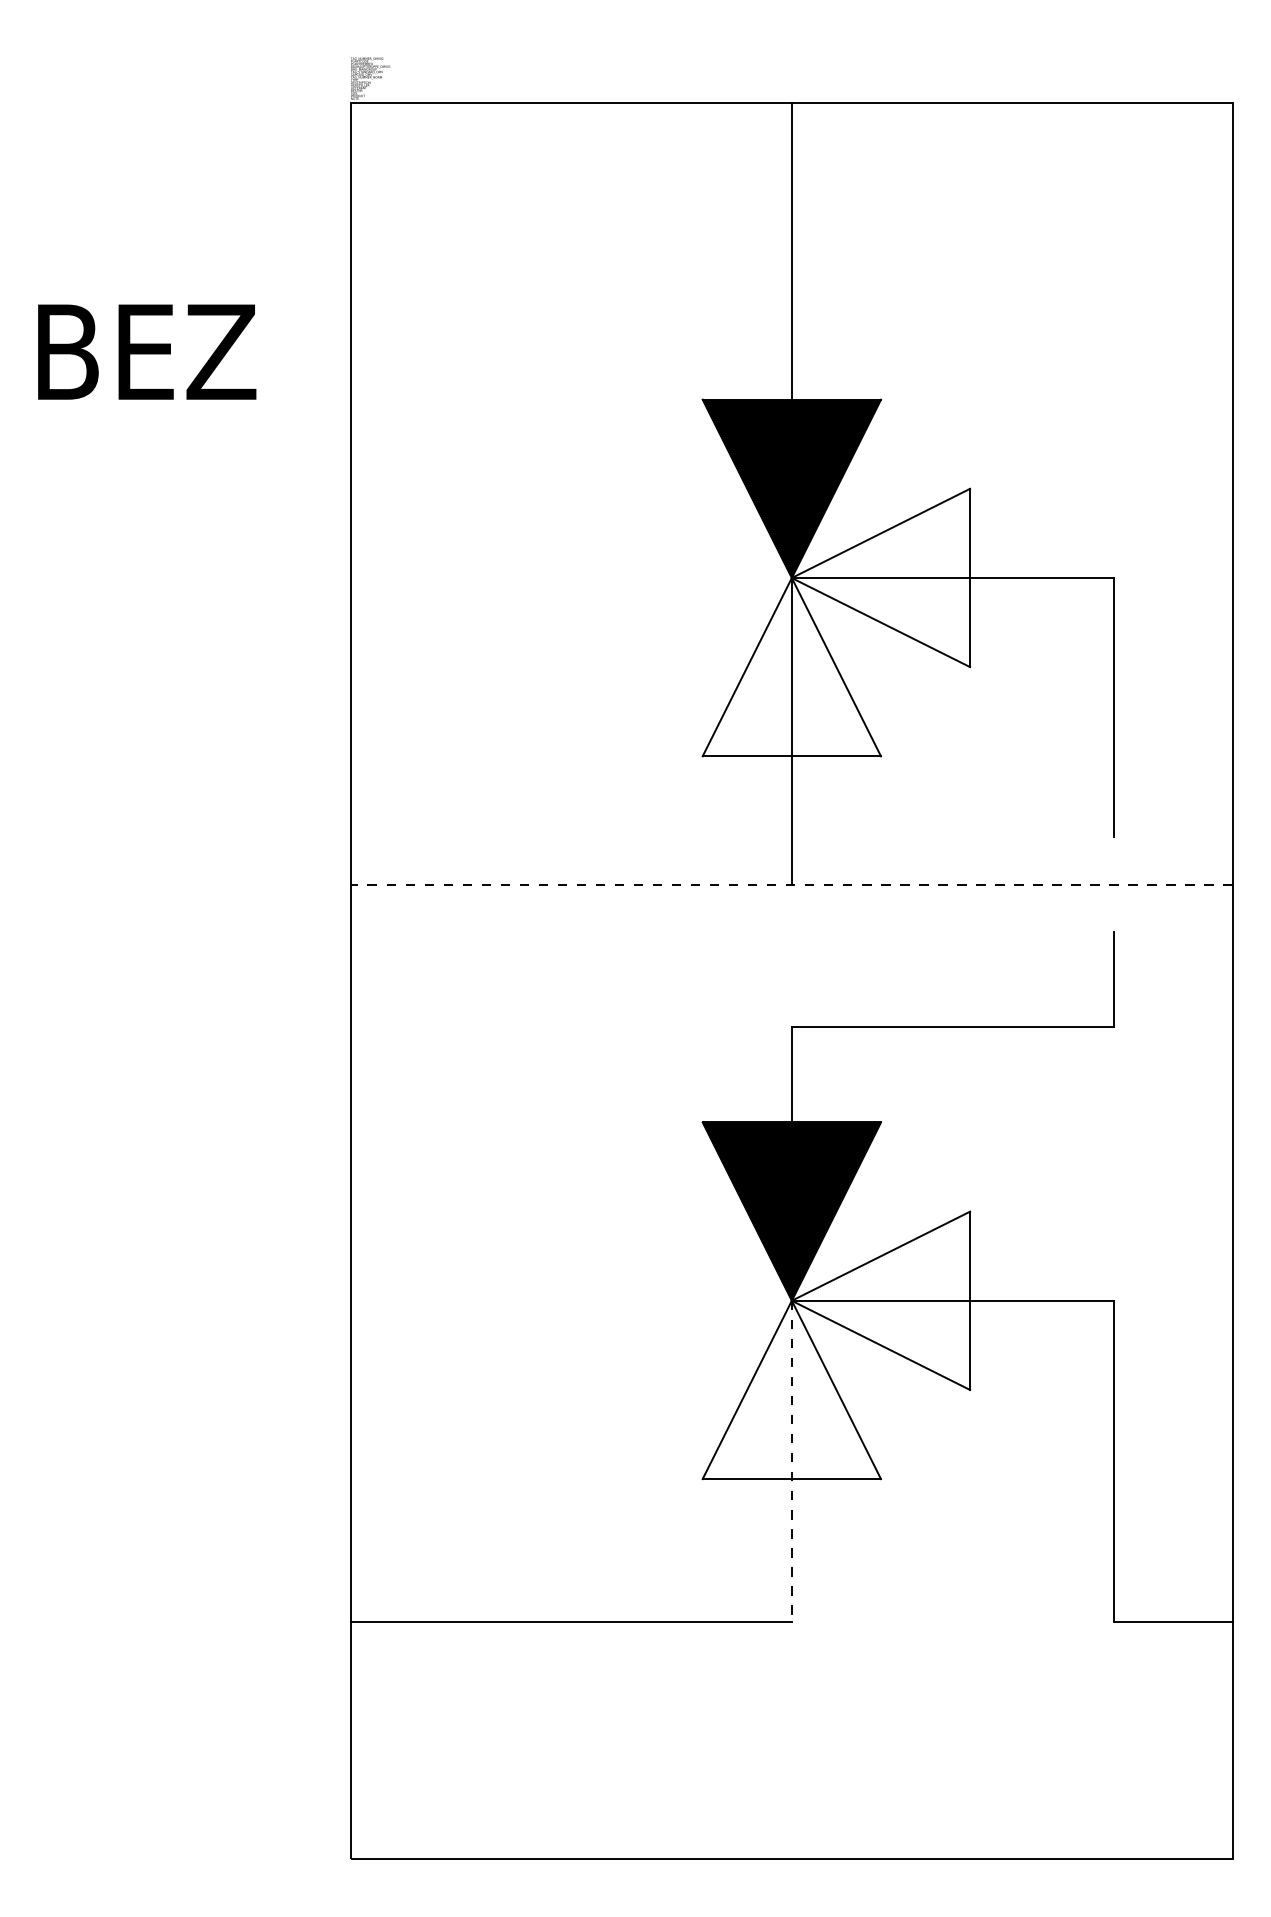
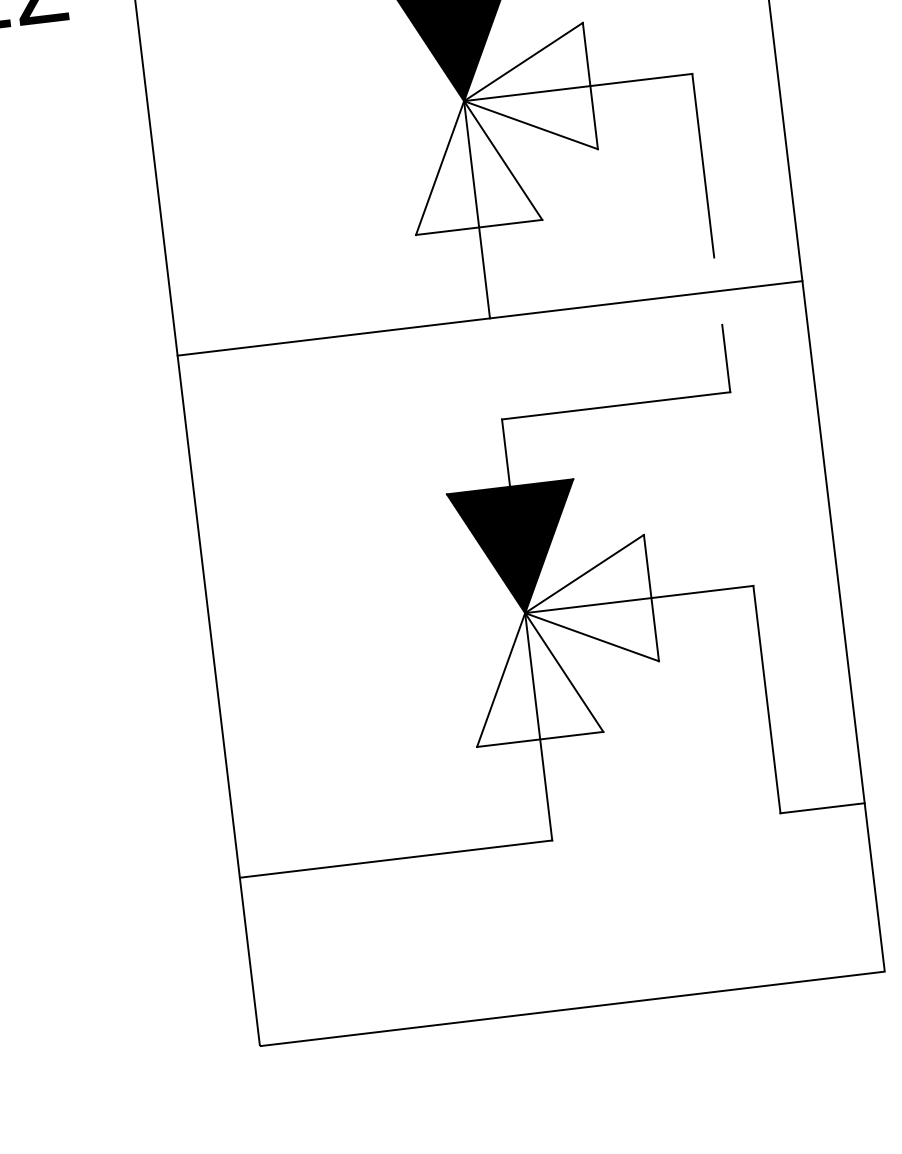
line: (791, 884) -> (489, 318), dashed -> solid
line: (791, 1461) -> (538, 727), dashed -> solid

